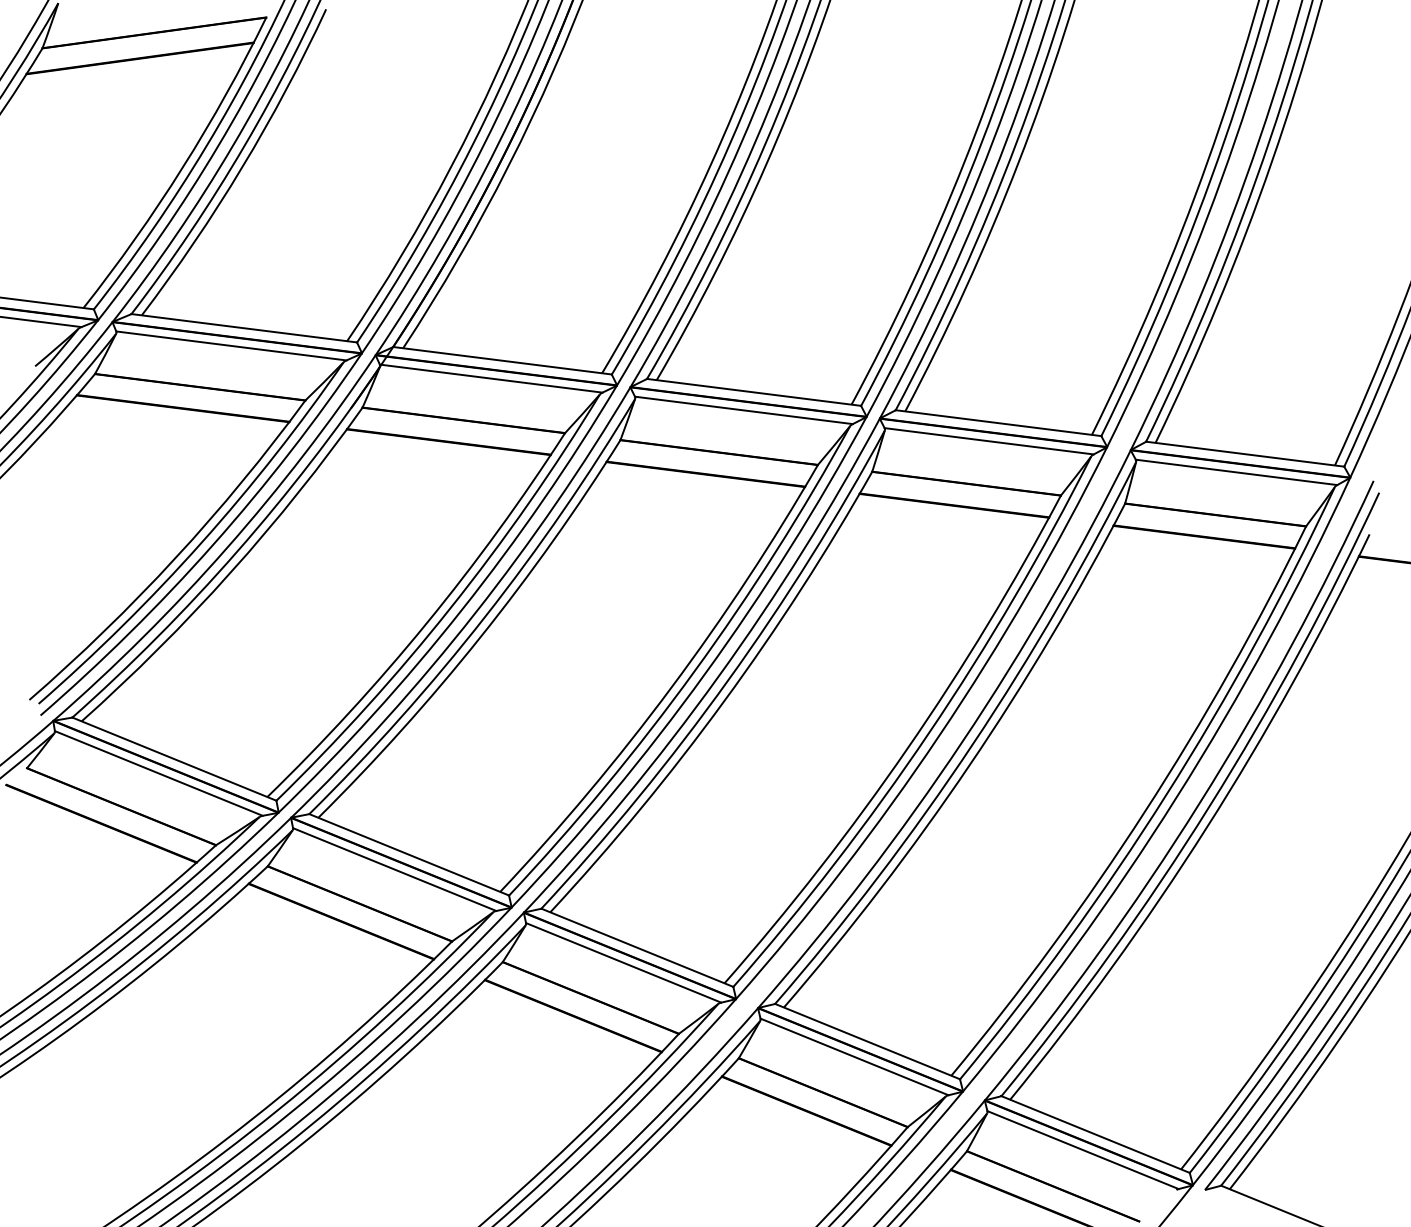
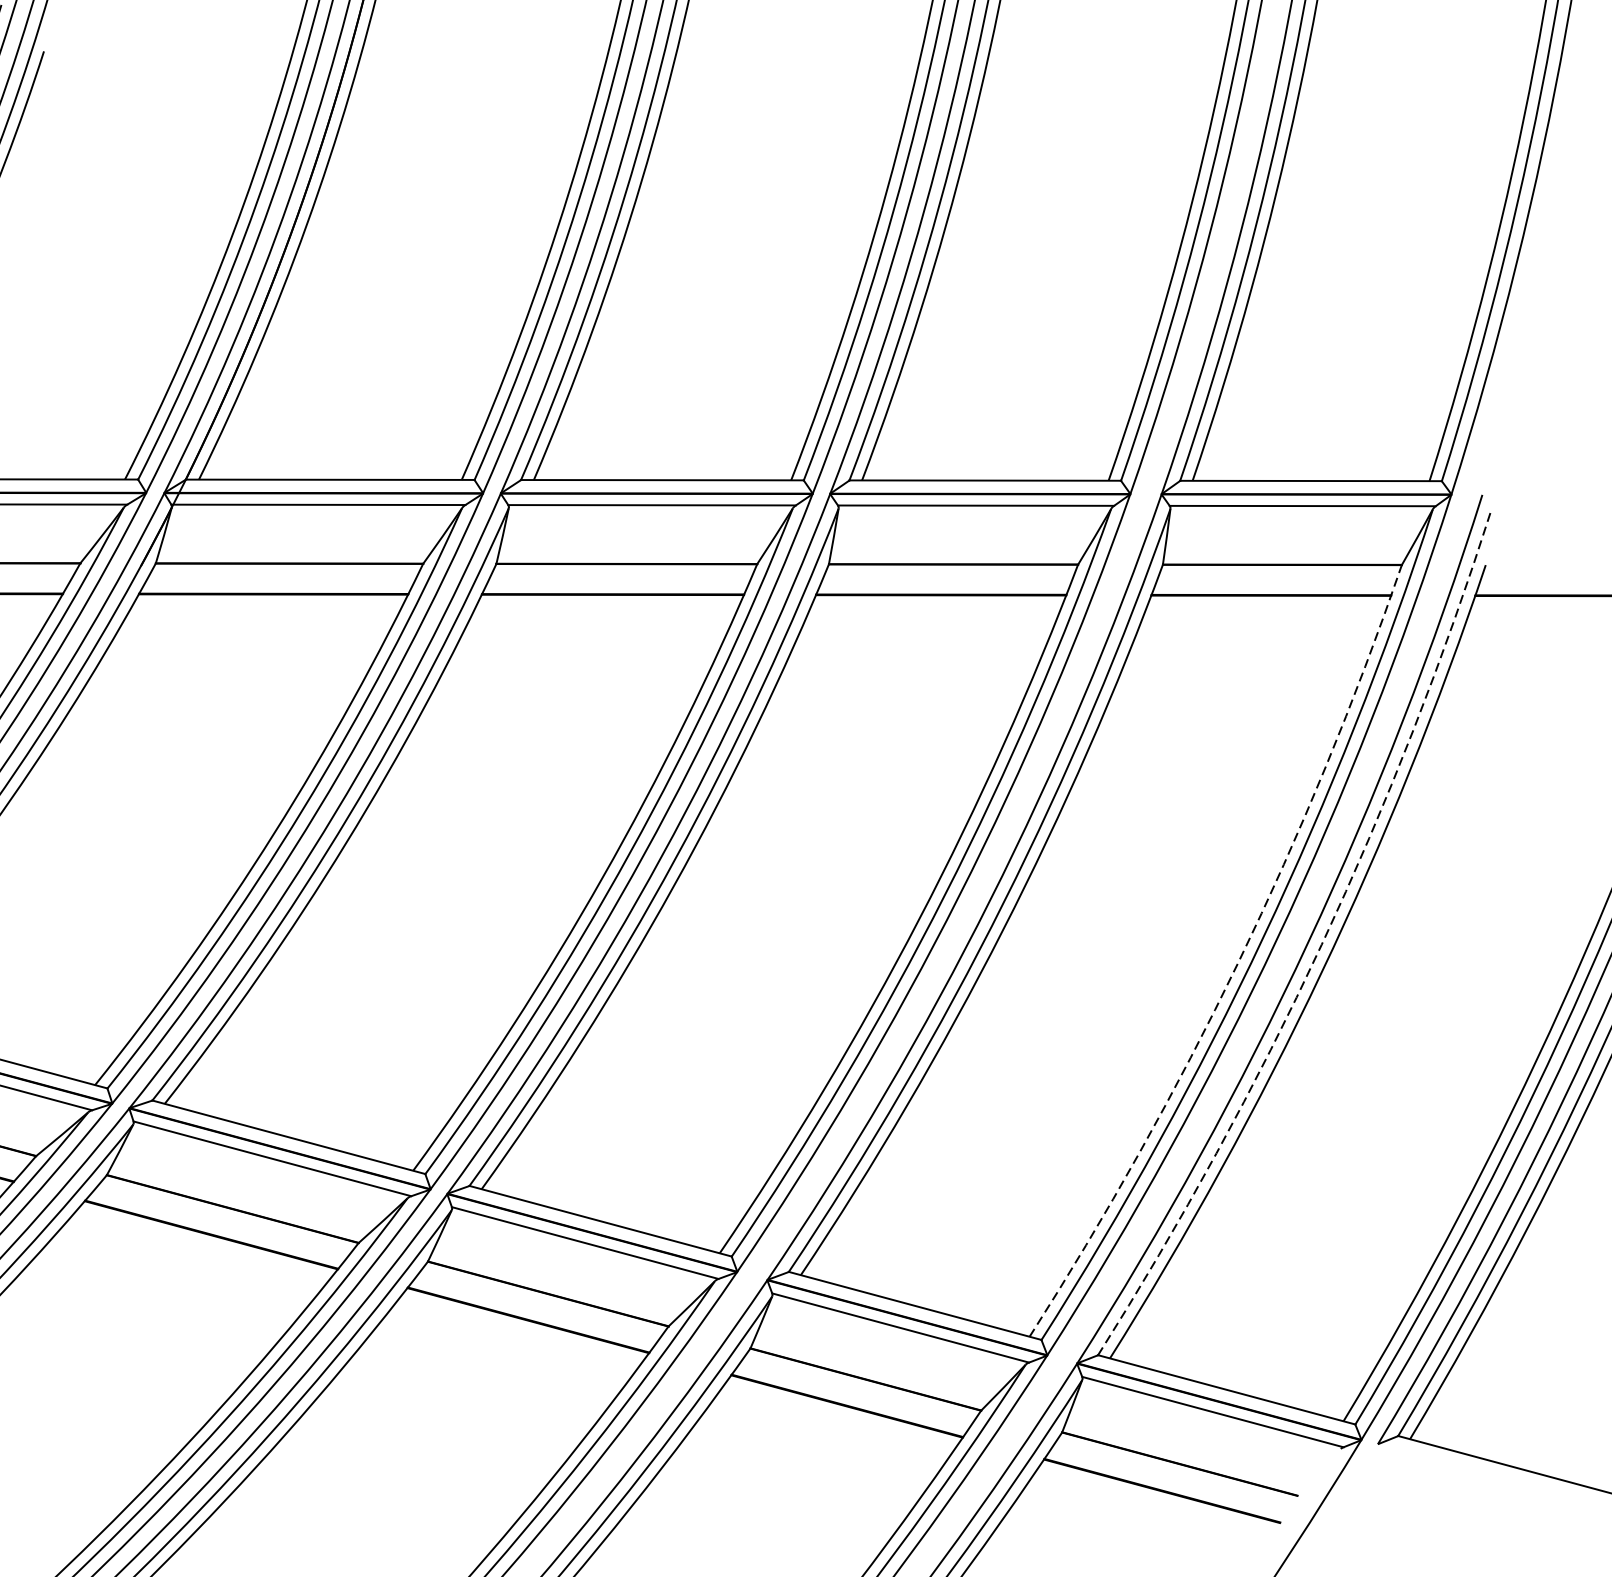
arc: (1209, 806) -> (1321, 944), solid -> dashed
arc: (1145, 811) -> (1239, 961), solid -> dashed

